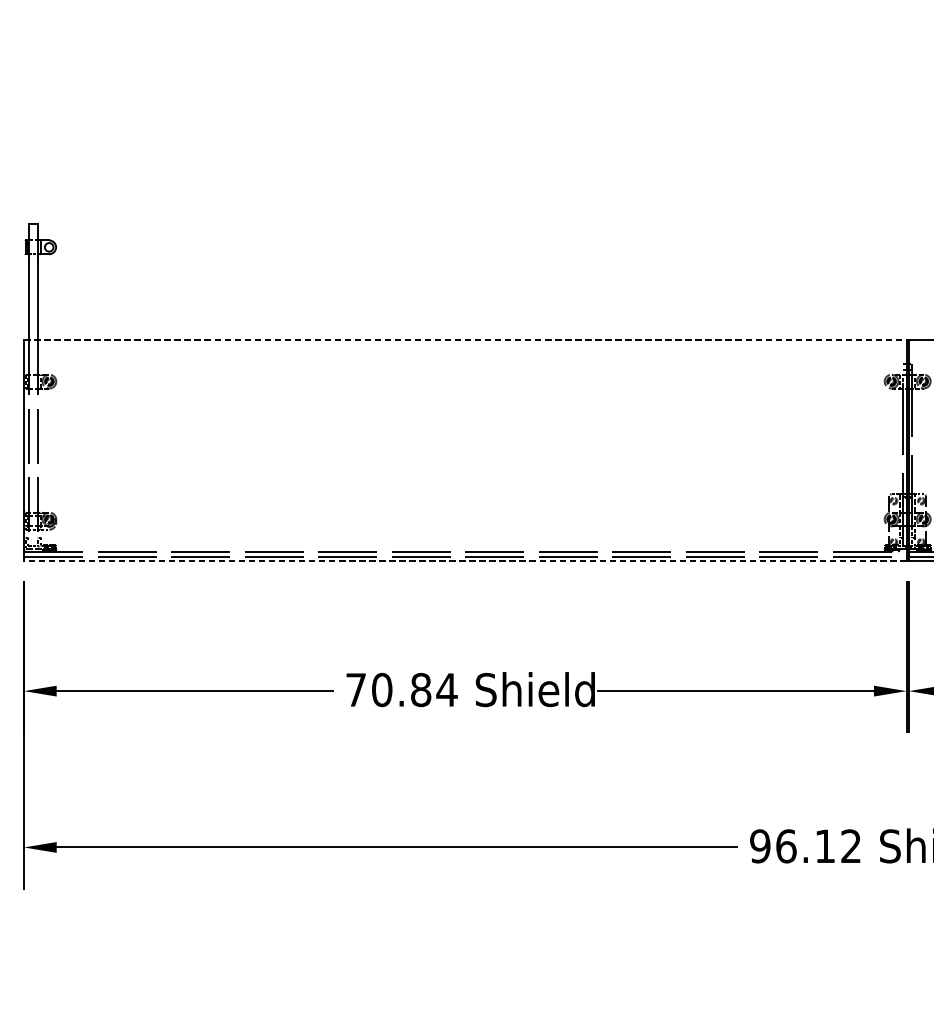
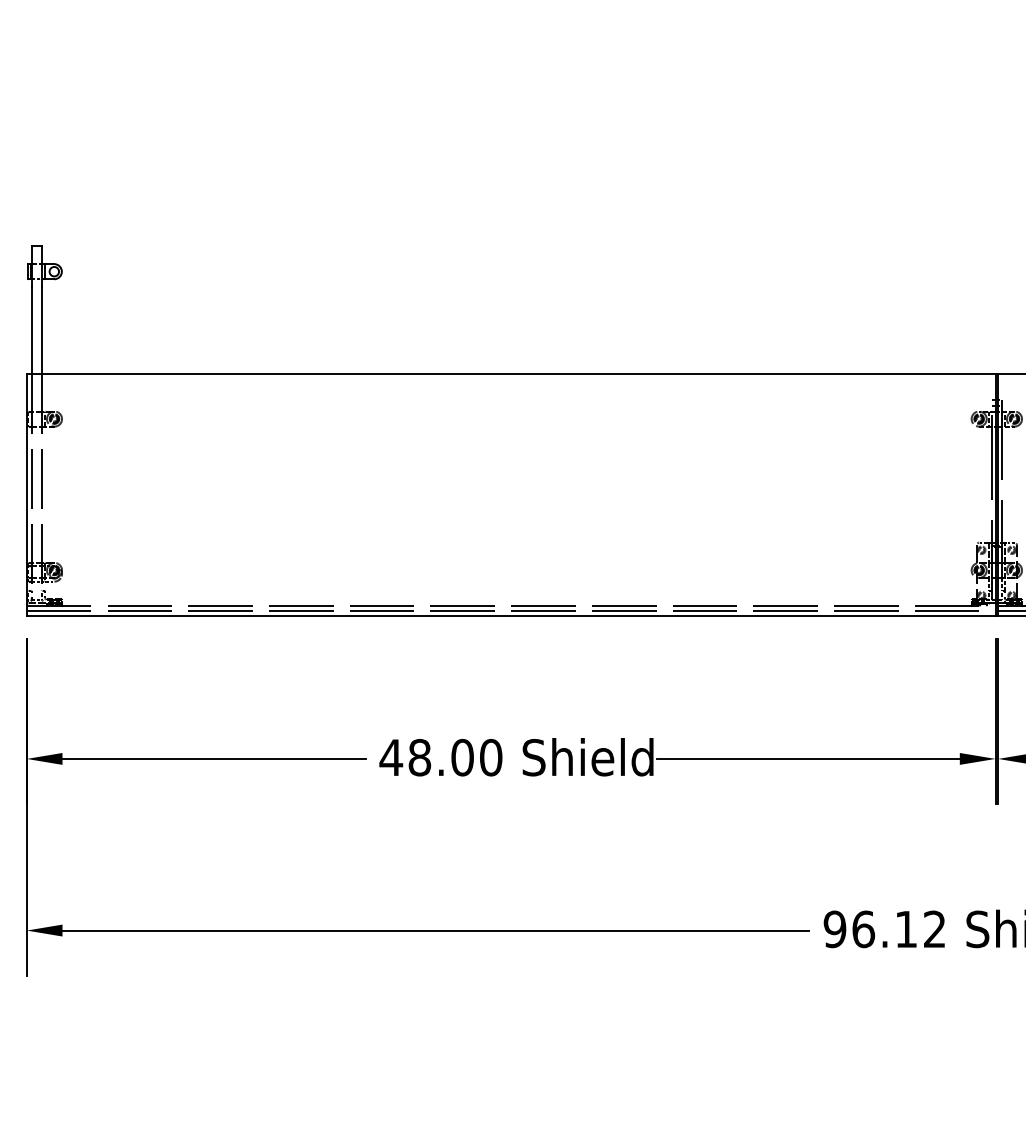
line: (465, 340) -> (511, 373), dashed -> solid
line: (464, 560) -> (510, 615), dashed -> solid
text: (400, 689) -> (440, 757), 70.84 -> 48.00

